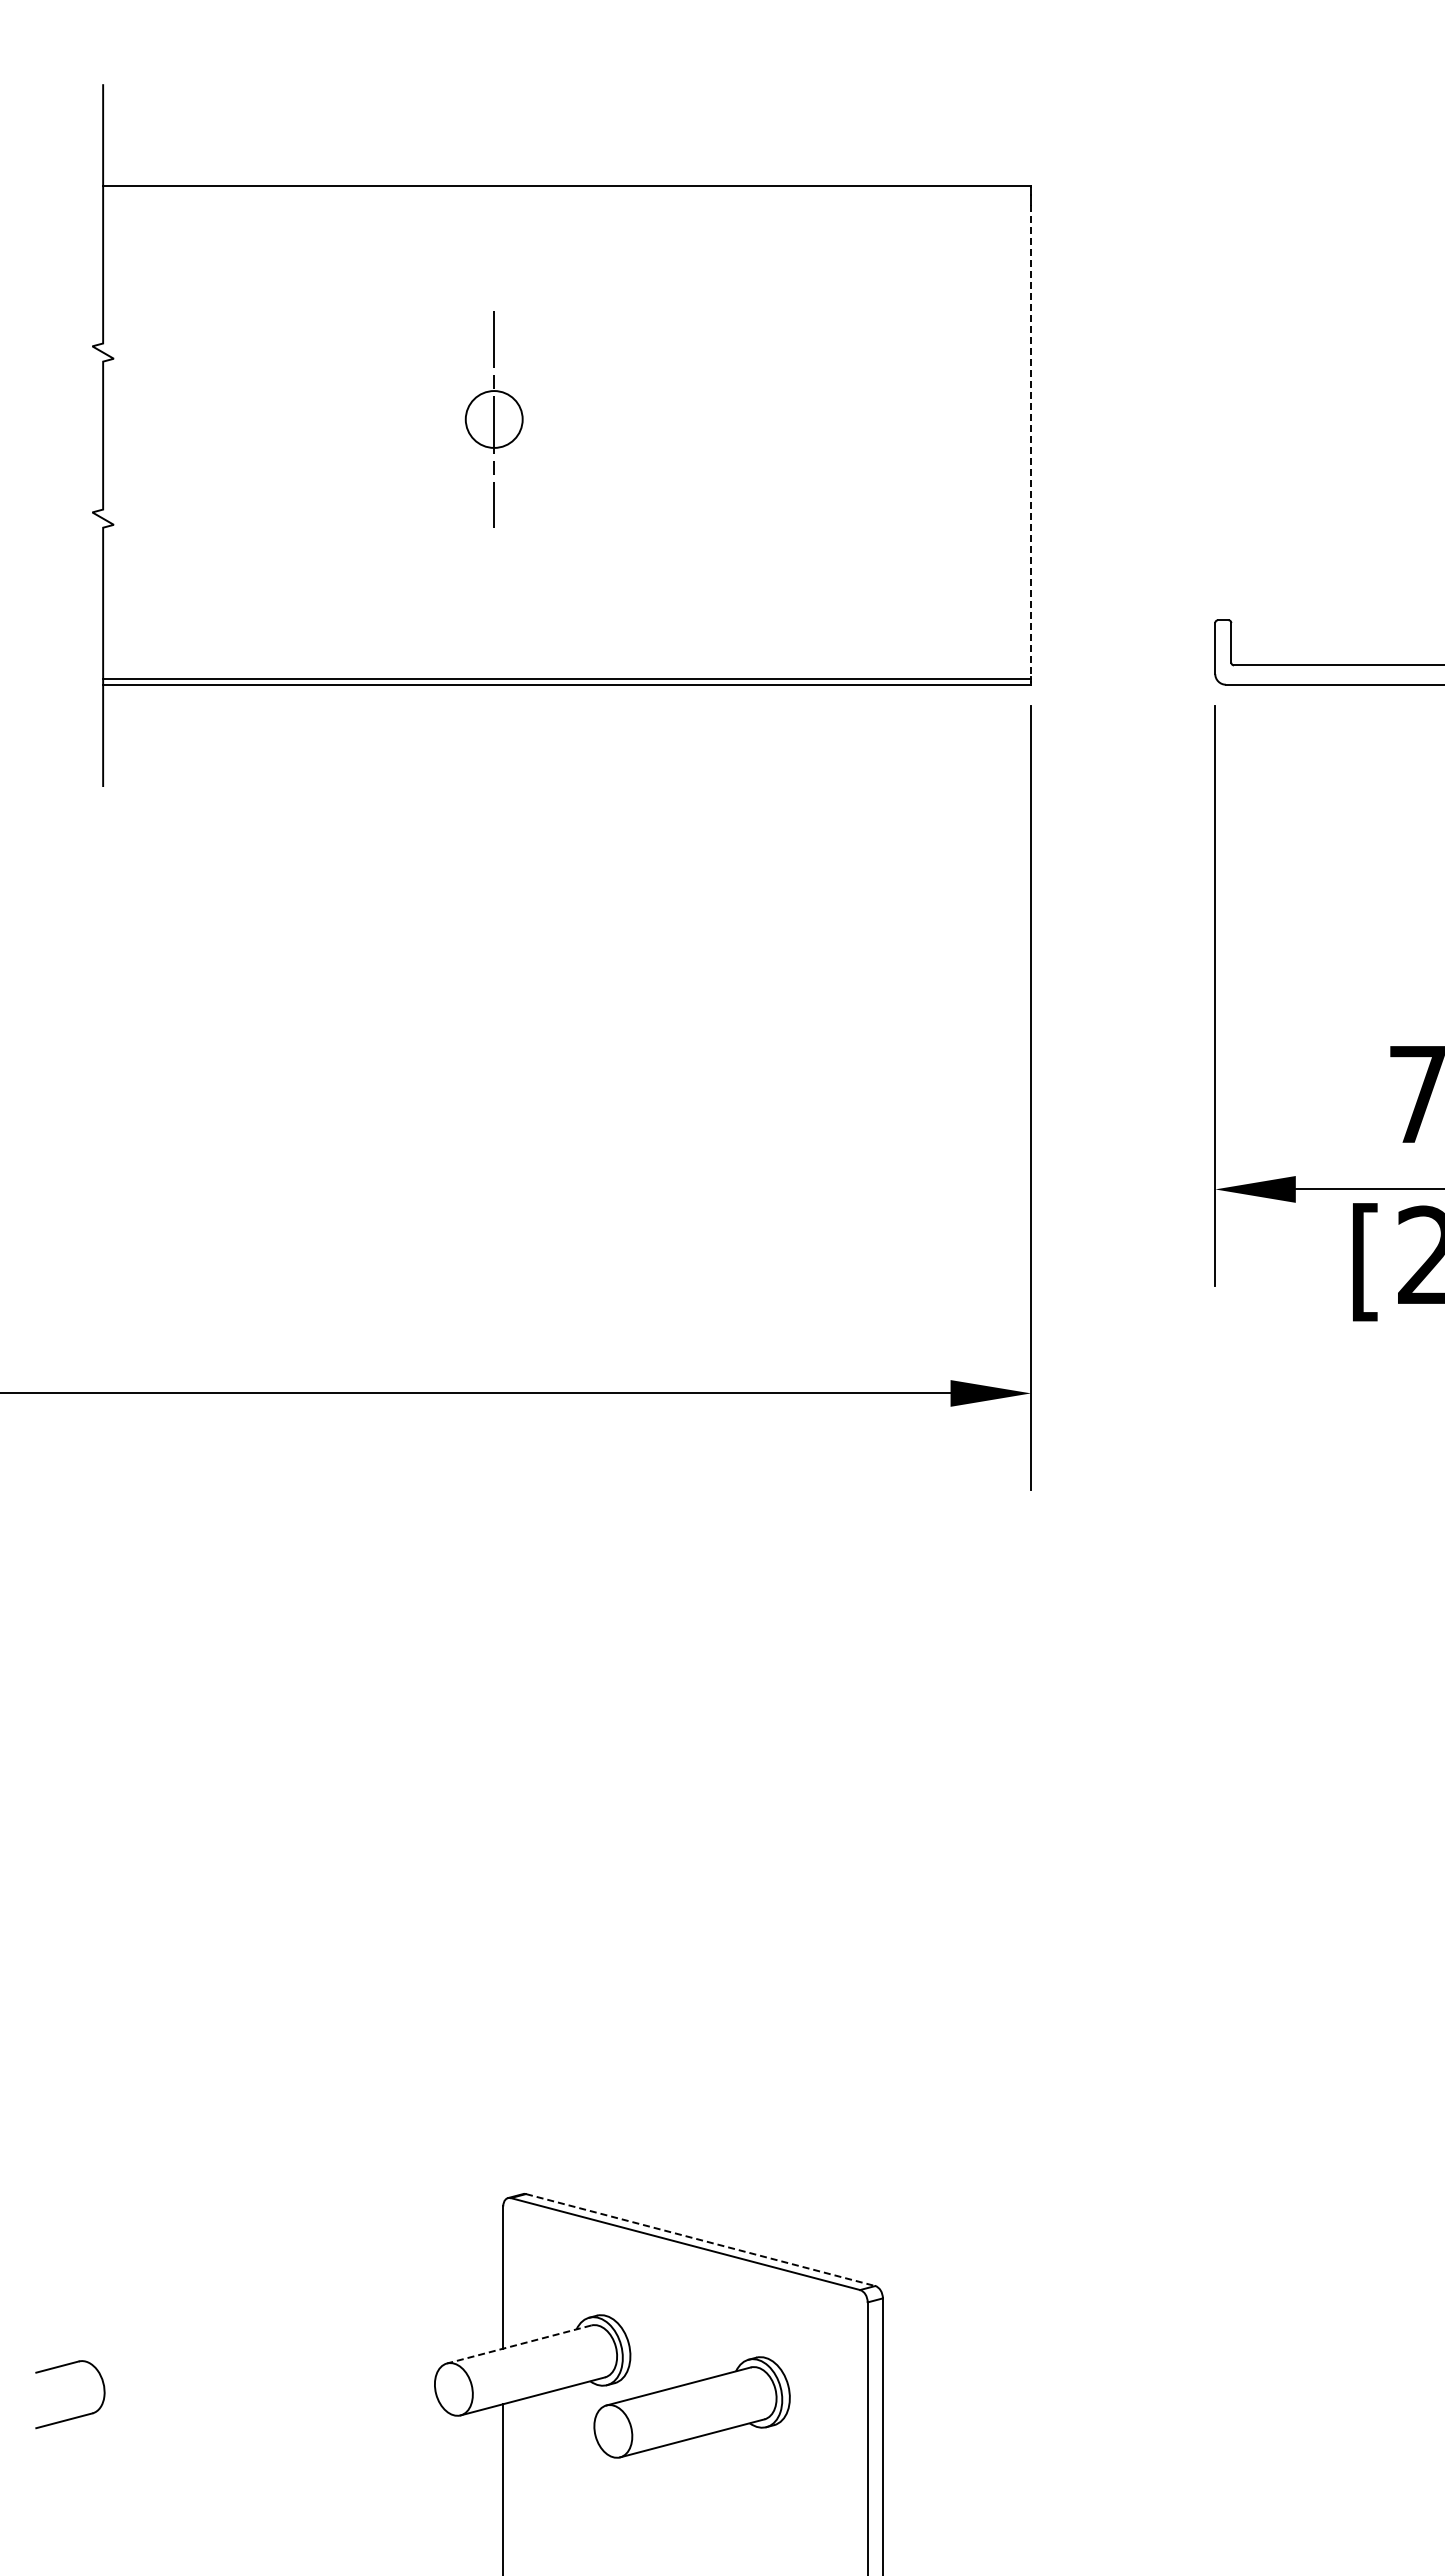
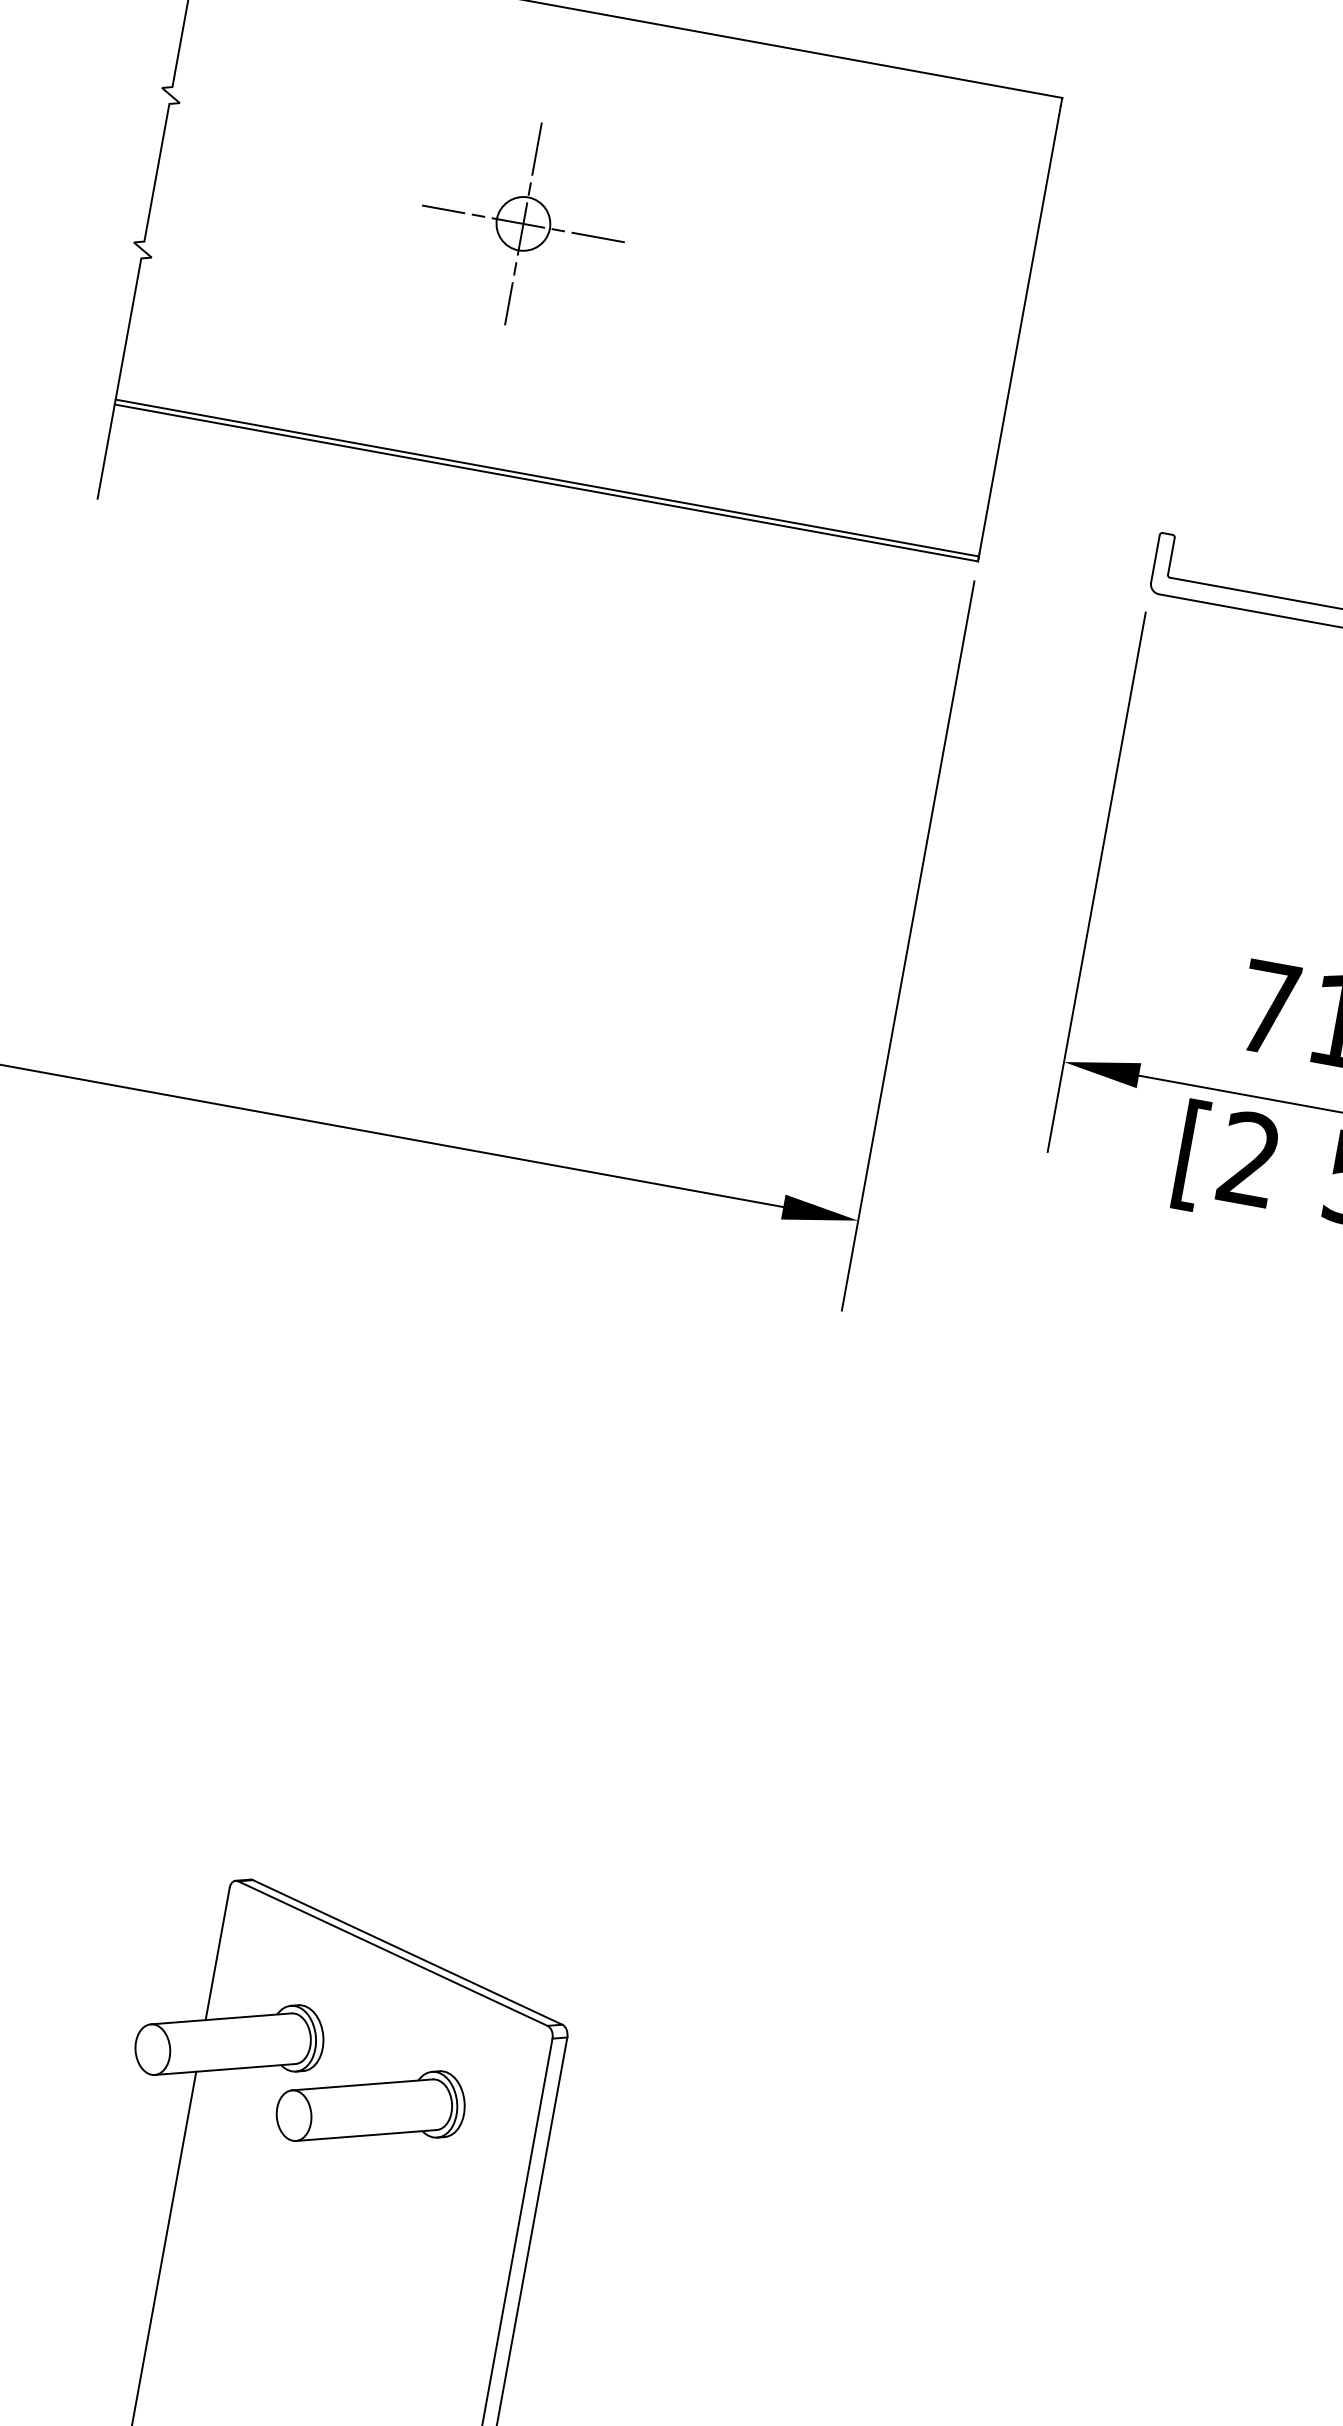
line: (494, 419) -> (523, 223), added
line: (1031, 440) -> (1019, 334), dashed -> solid
line: (700, 2240) -> (407, 1952), dashed -> solid
line: (519, 2344) -> (221, 2018), dashed -> solid

